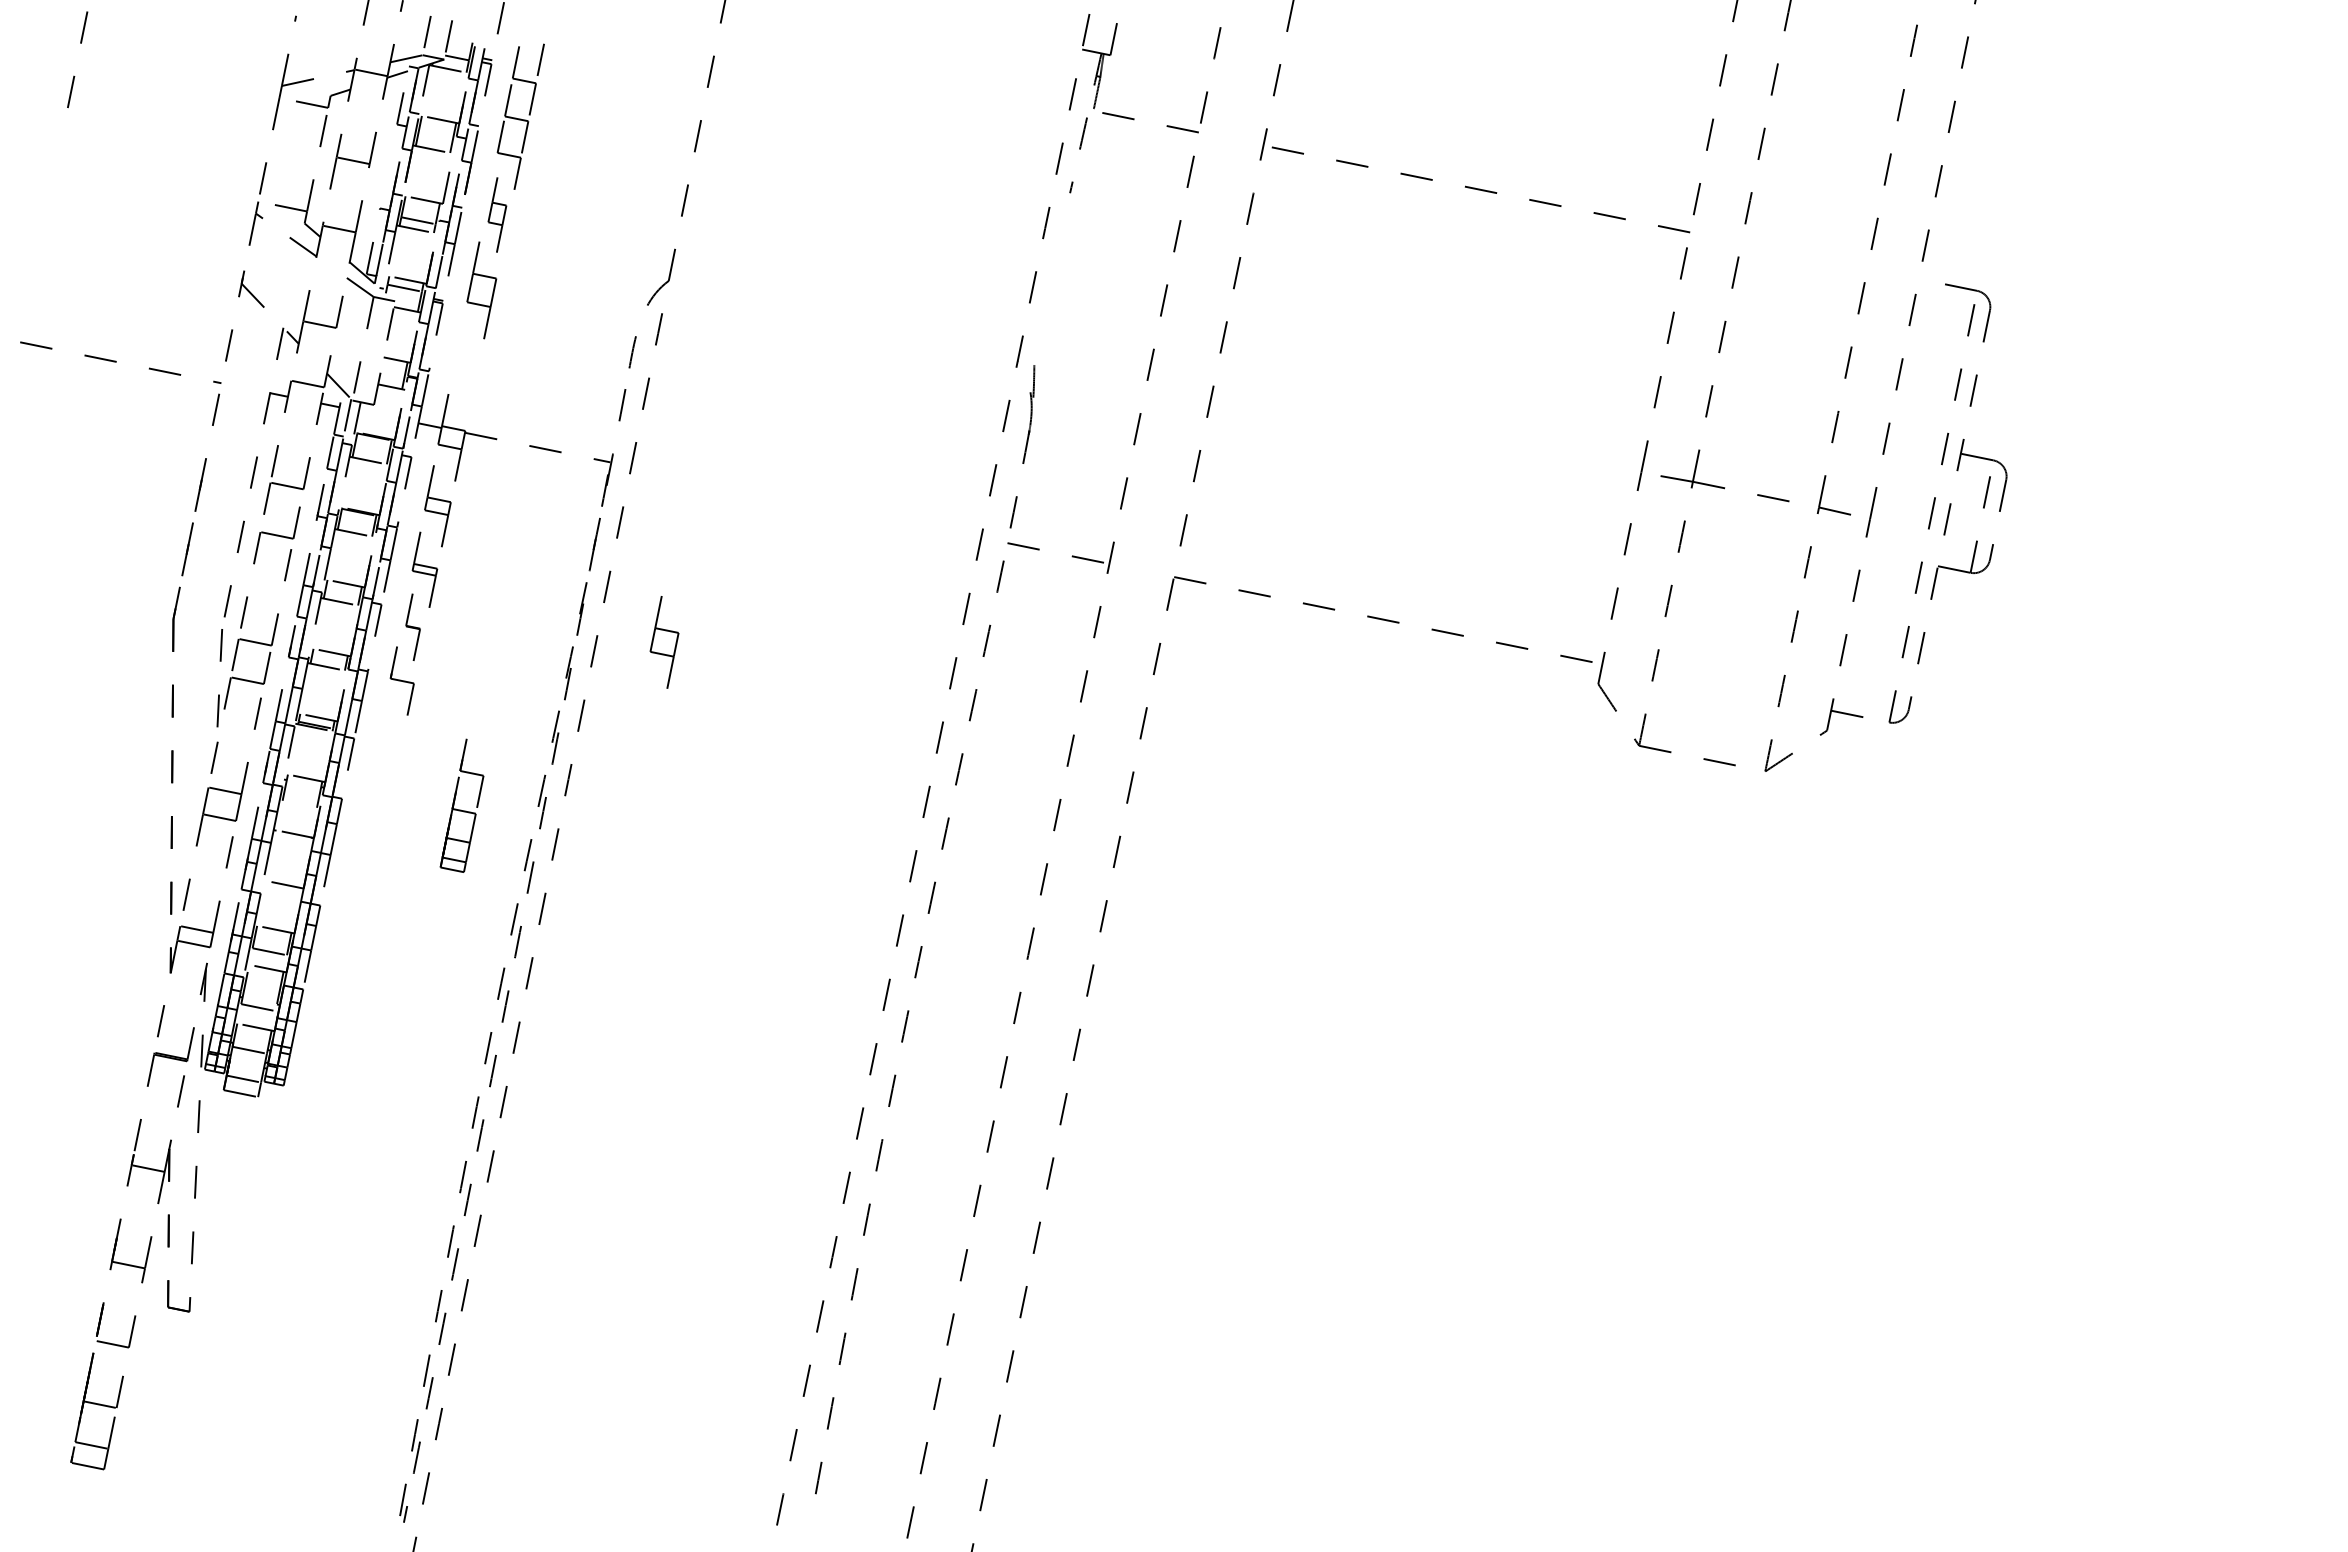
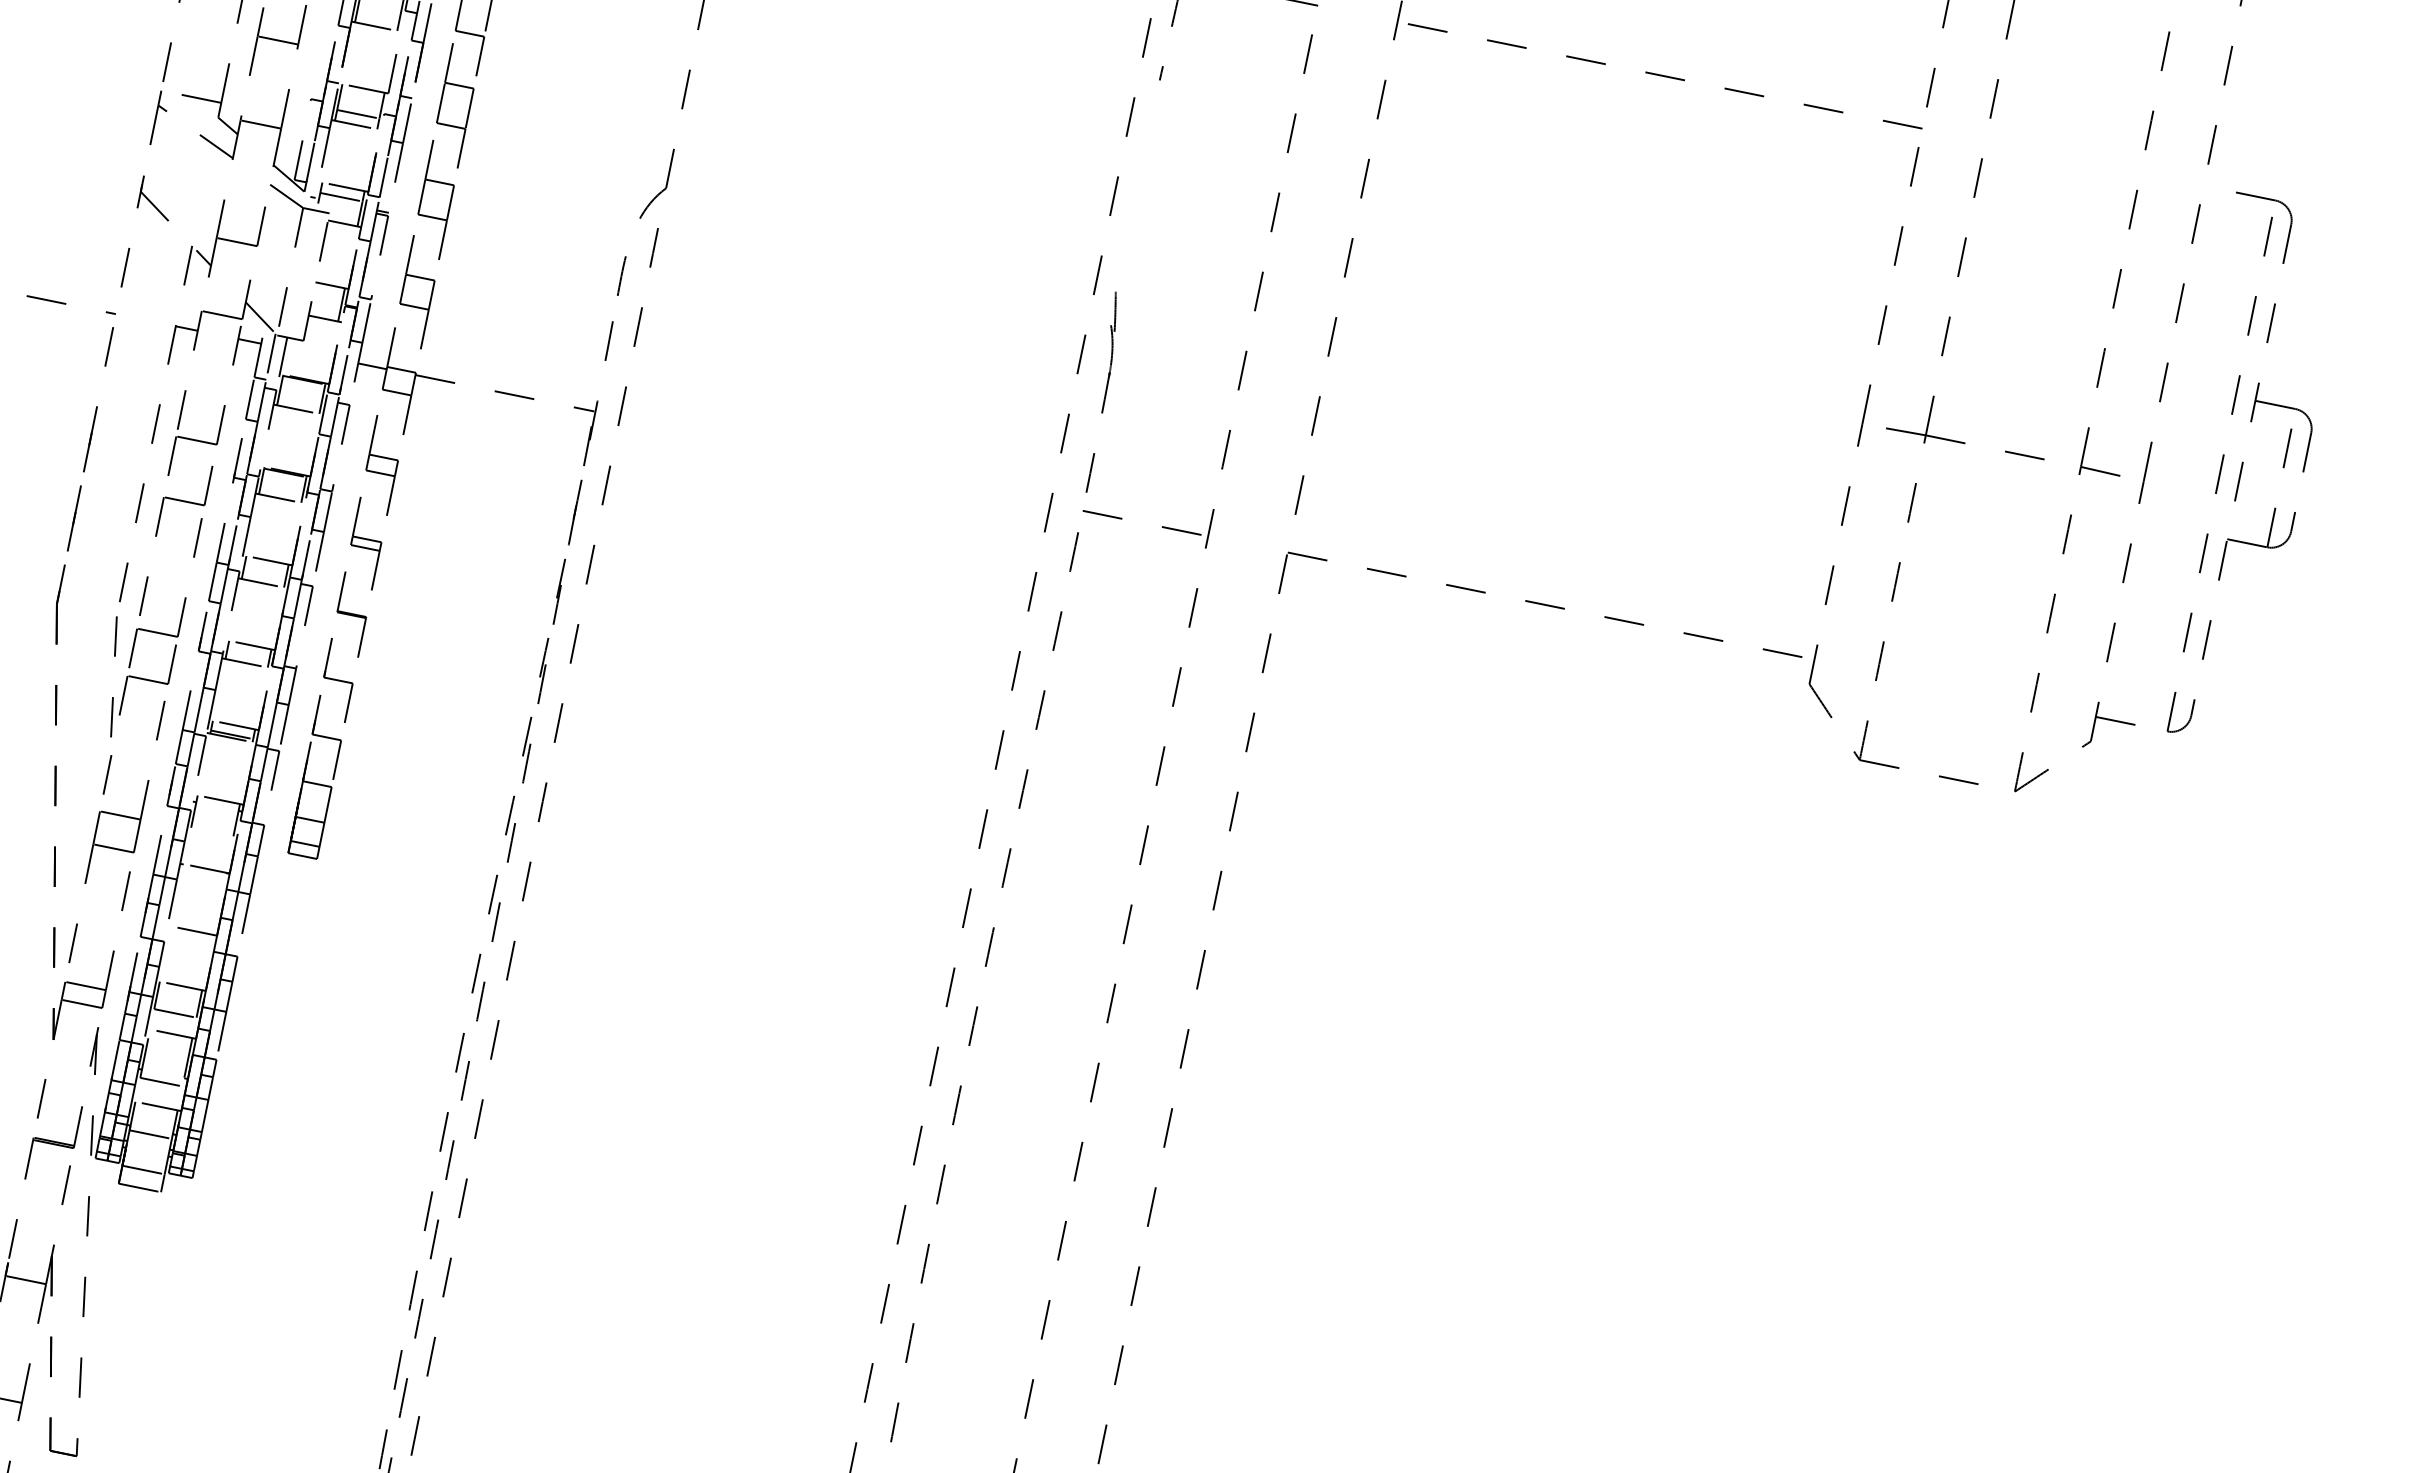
part: (497, 213) -> (455, 105), size x1.67
part: (412, 627) -> (350, 614), size x1.67
part: (664, 642) -> (417, 292), moved
part: (461, 805) -> (314, 776), moved

